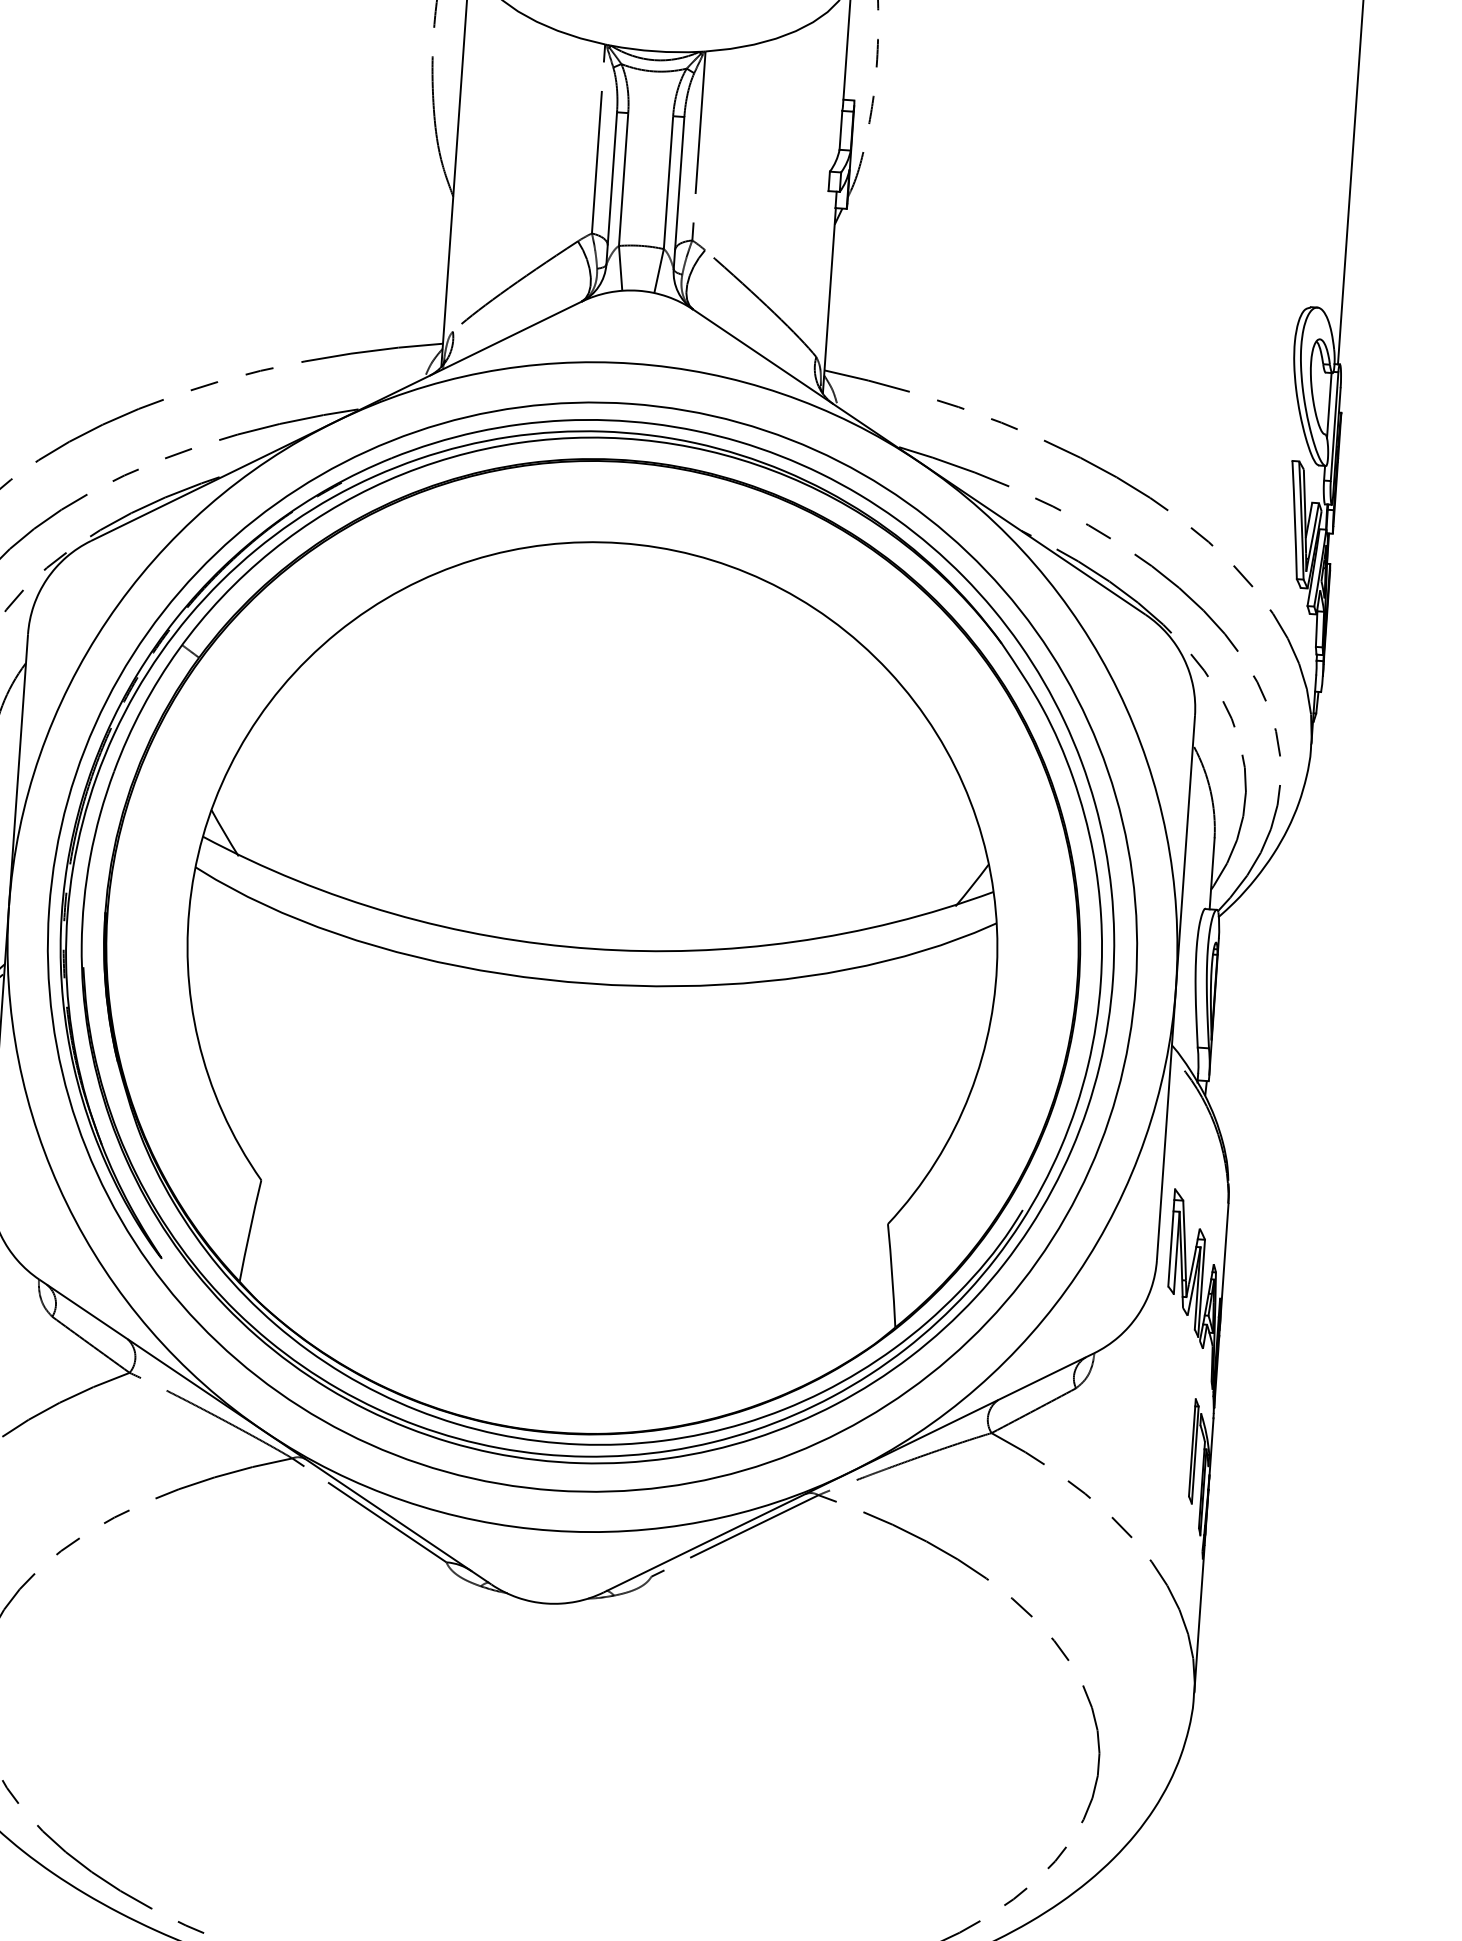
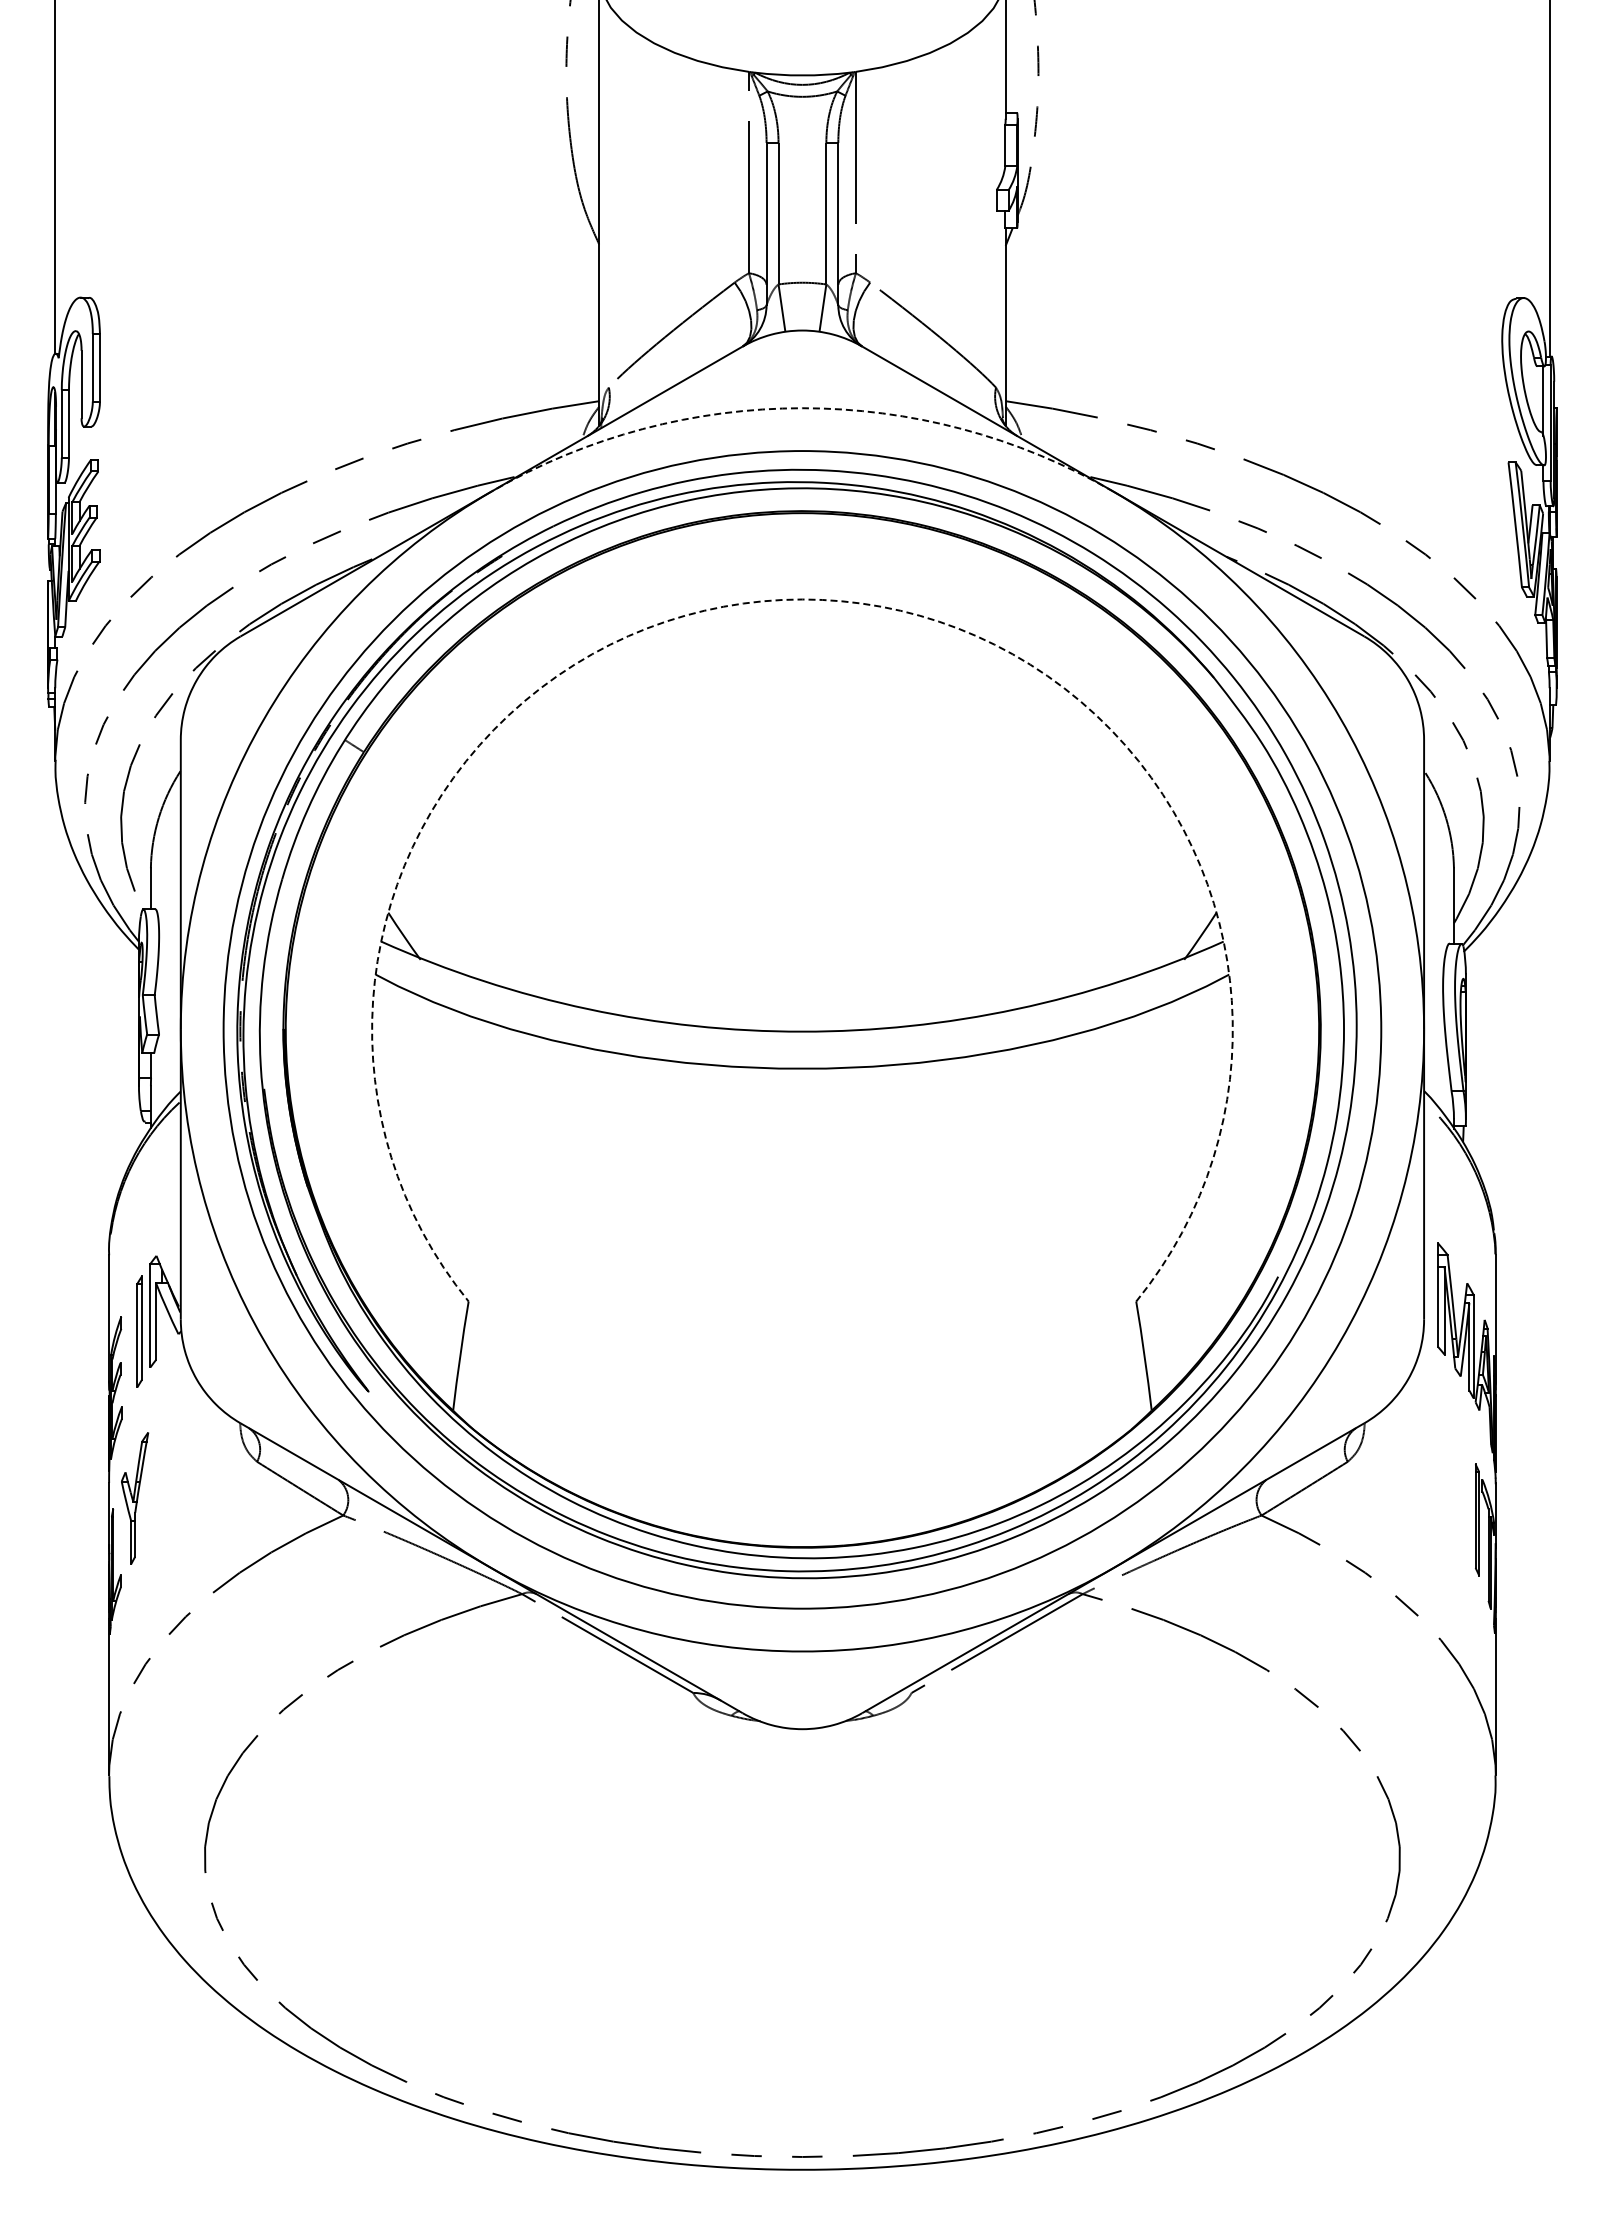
arc: (633, 363) -> (802, 408), solid -> dashed
arc: (620, 543) -> (802, 599), solid -> dashed

